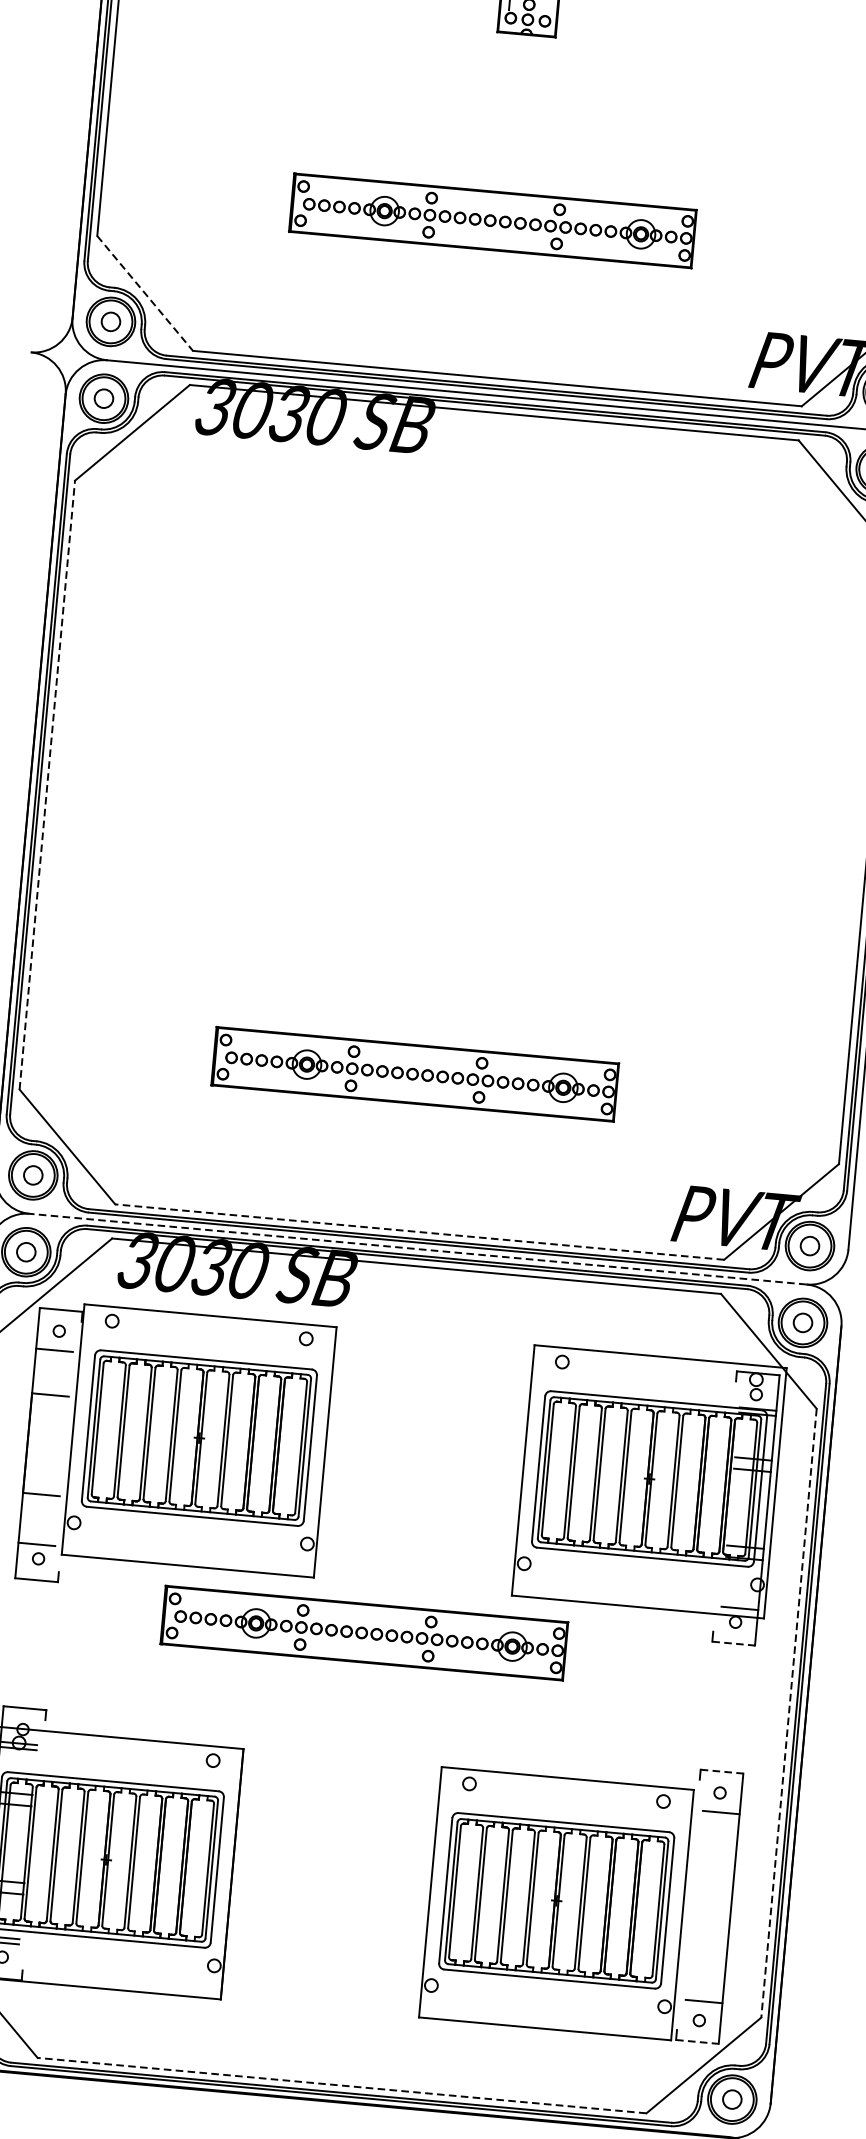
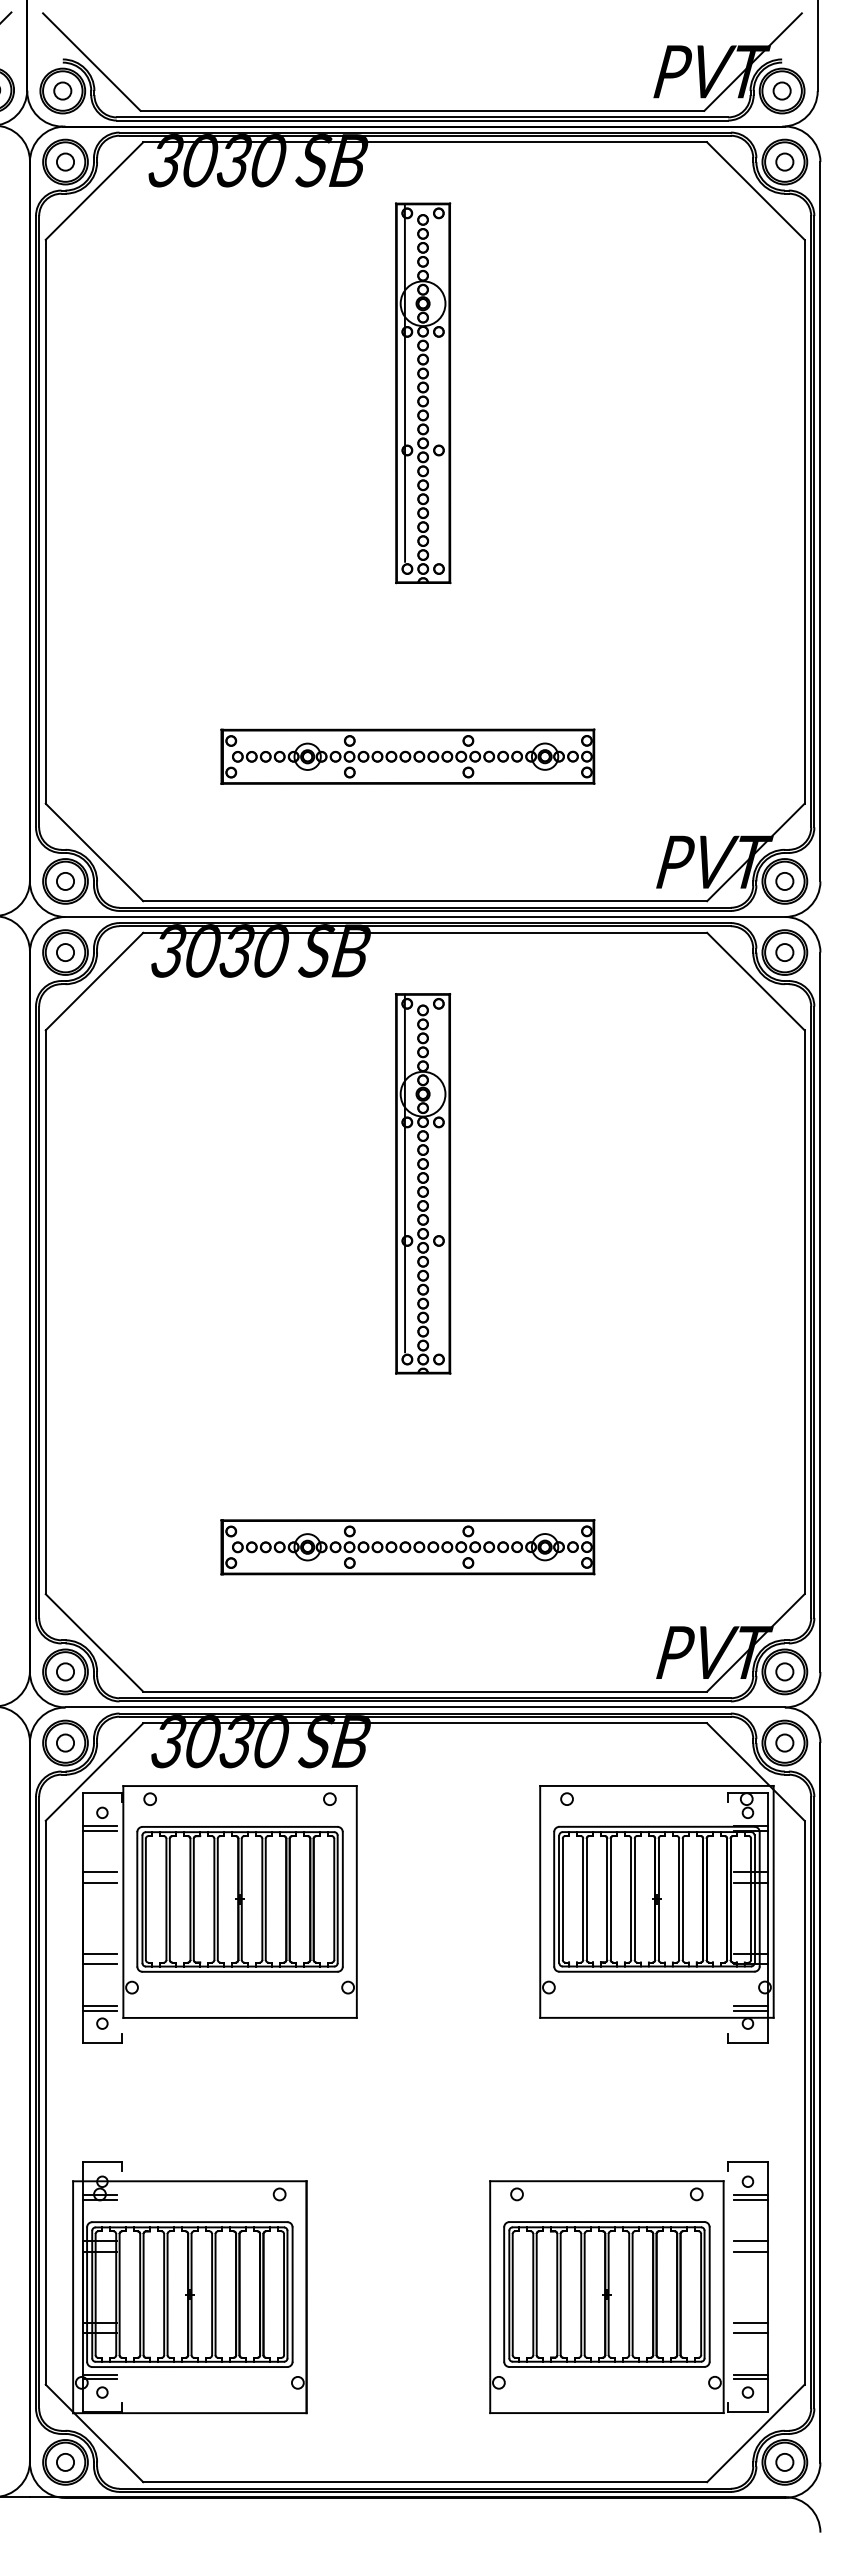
line: (145, 293) -> (94, 852), dashed -> solid
part: (467, 683) -> (423, 1183), added
line: (47, 785) -> (45, 1312), dashed -> solid
line: (420, 1231) -> (425, 1691), dashed -> solid
line: (418, 1249) -> (425, 1707), dashed -> solid
line: (54, 1345) -> (99, 1826), added
line: (49, 1406) -> (99, 1882), added
line: (42, 1482) -> (99, 1953), added
line: (37, 1538) -> (99, 2005), added
line: (740, 1602) -> (750, 2005), added
part: (363, 1632) -> (407, 2064), removed
line: (733, 1643) -> (747, 2043), dashed -> solid
line: (788, 1712) -> (804, 2102), dashed -> solid
line: (721, 1772) -> (747, 2162), dashed -> solid
line: (721, 1806) -> (750, 2194), added
line: (716, 1857) -> (750, 2241), added
line: (715, 1868) -> (750, 2251), added
line: (708, 1945) -> (750, 2322), added
line: (707, 1957) -> (750, 2333), added
line: (703, 2006) -> (750, 2379), added
line: (696, 2042) -> (747, 2412), dashed -> solid
line: (342, 2086) -> (425, 2482), dashed -> solid

